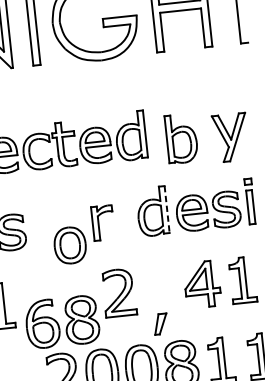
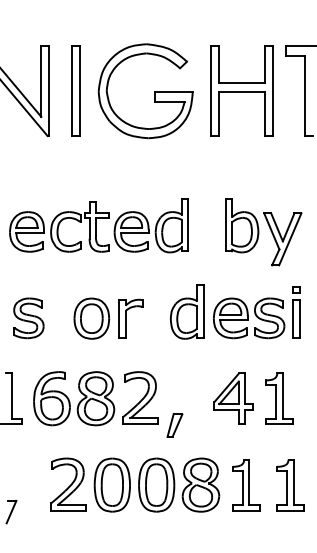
part: (182, 138) -> (242, 225), moved
line: (167, 209) -> (203, 311), dashed -> solid
part: (69, 245) -> (91, 318), moved
part: (62, 321) -> (74, 398), moved
part: (160, 324) -> (174, 425), moved

